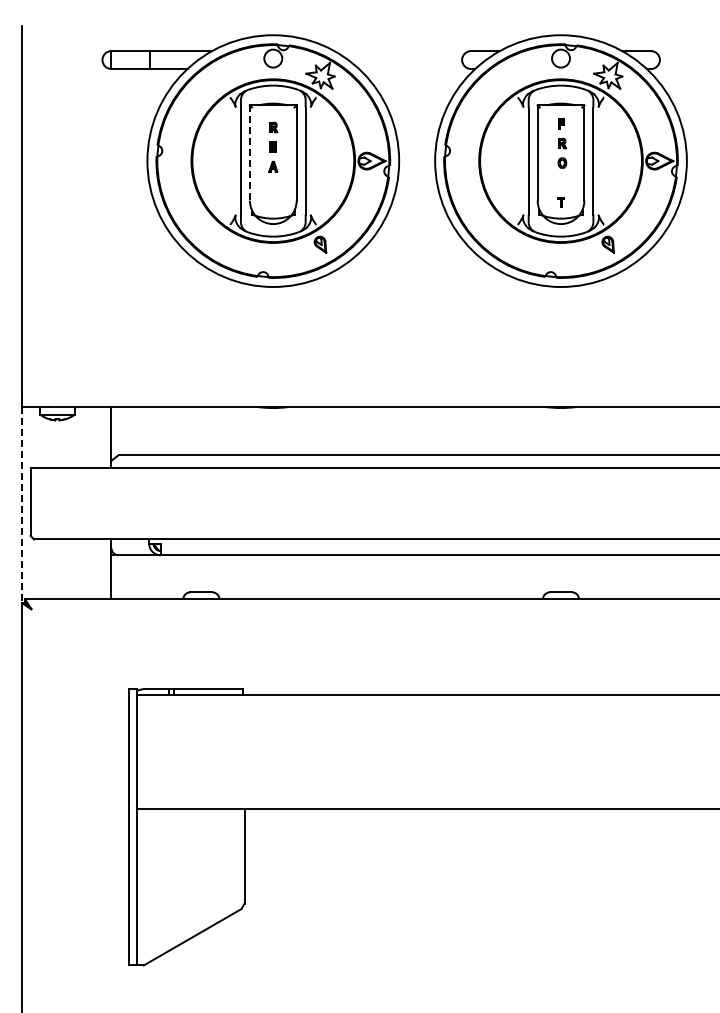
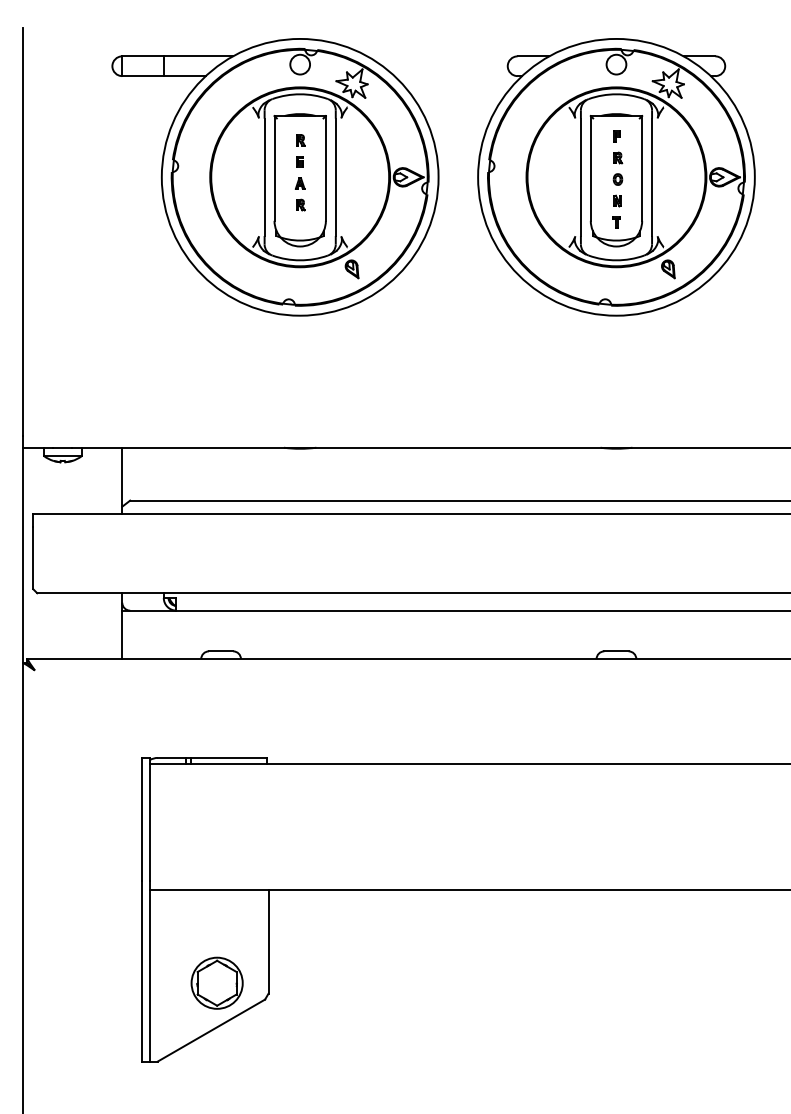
line: (249, 153) -> (274, 168), dashed -> solid
part: (561, 182) -> (617, 200), added
part: (273, 186) -> (300, 205), added
line: (21, 504) -> (23, 554), dashed -> solid
part: (197, 894) -> (216, 983), added

